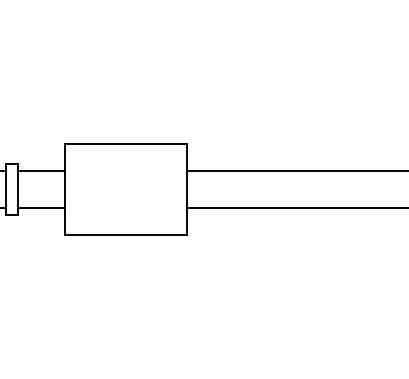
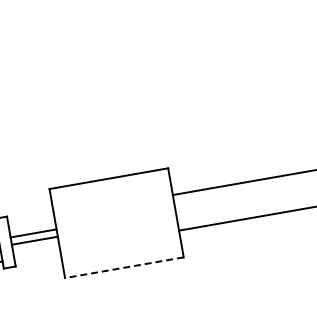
line: (41, 171) -> (33, 233), moved
line: (41, 207) -> (34, 240), moved
line: (126, 235) -> (124, 268), solid -> dashed

